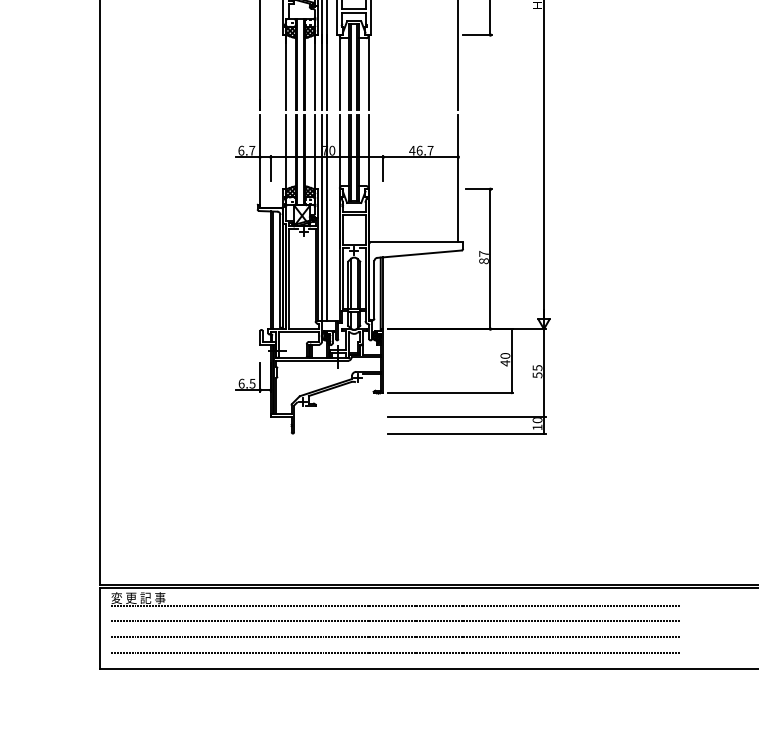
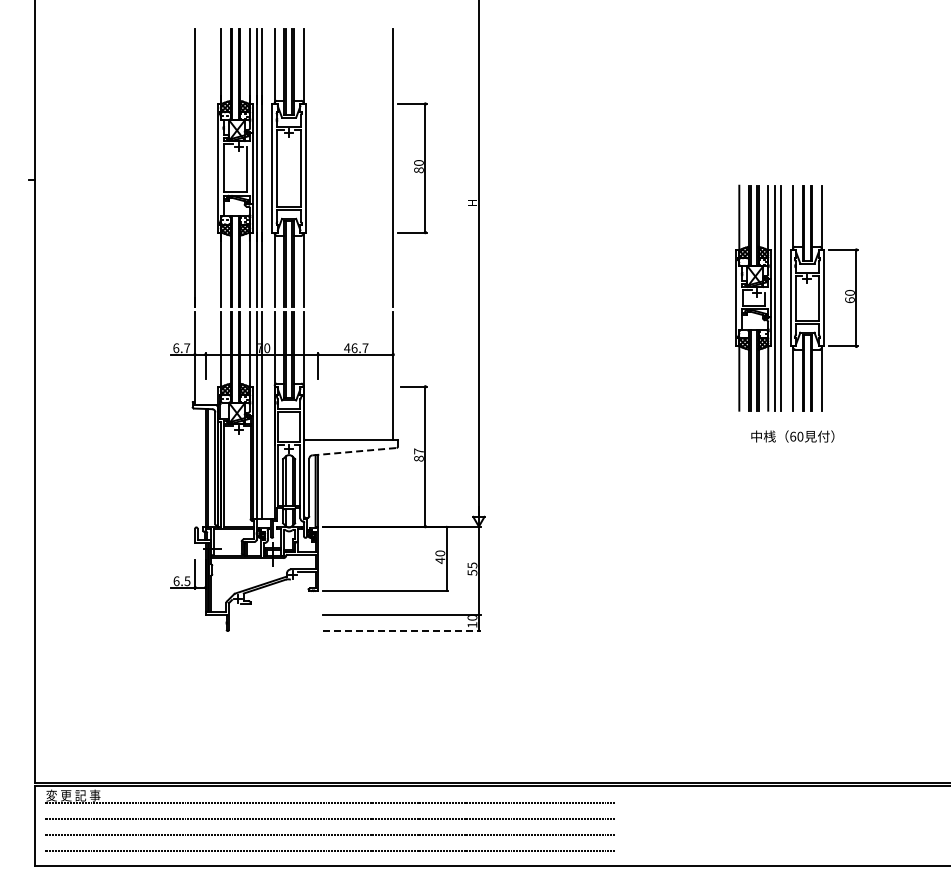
line: (419, 254) -> (354, 451), solid -> dashed
line: (466, 434) -> (401, 631), solid -> dashed

